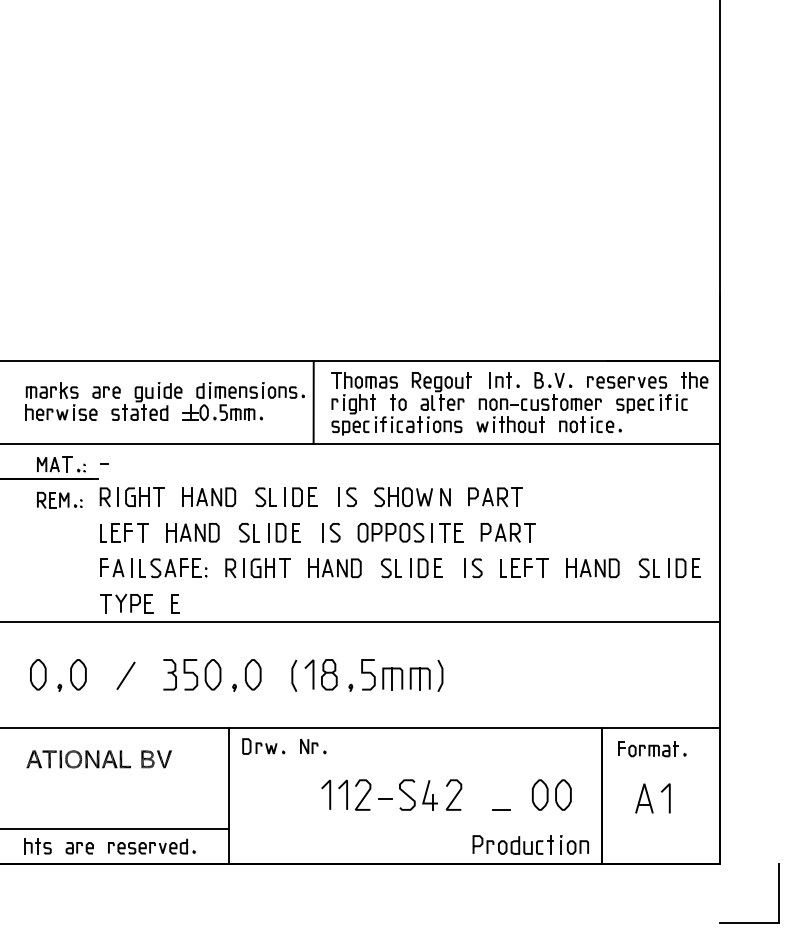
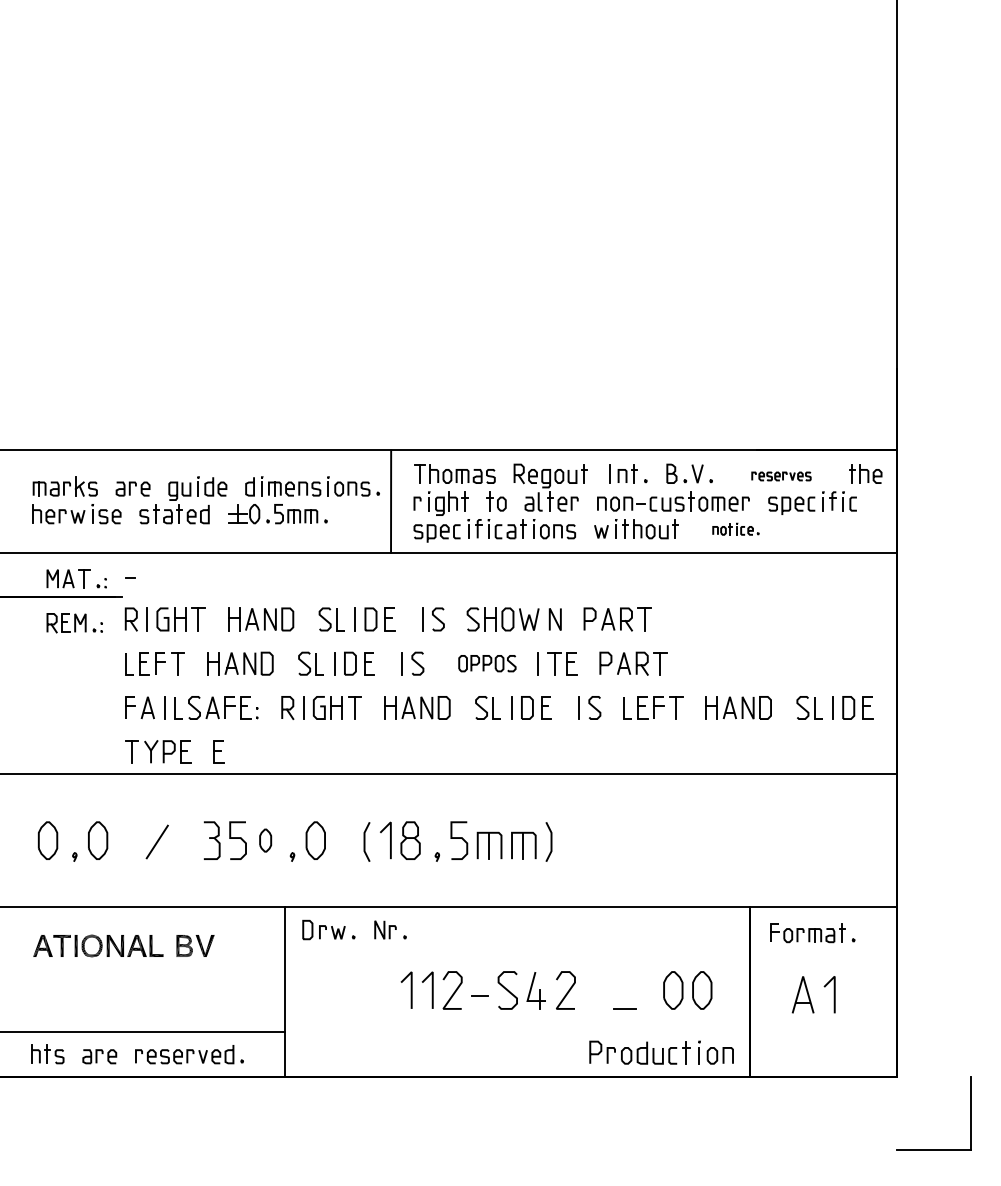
part: (627, 382) -> (781, 476), size x0.6
part: (590, 425) -> (735, 529), size x0.6
part: (391, 532) -> (487, 663), size x0.7
part: (212, 674) -> (265, 840), size x0.6

